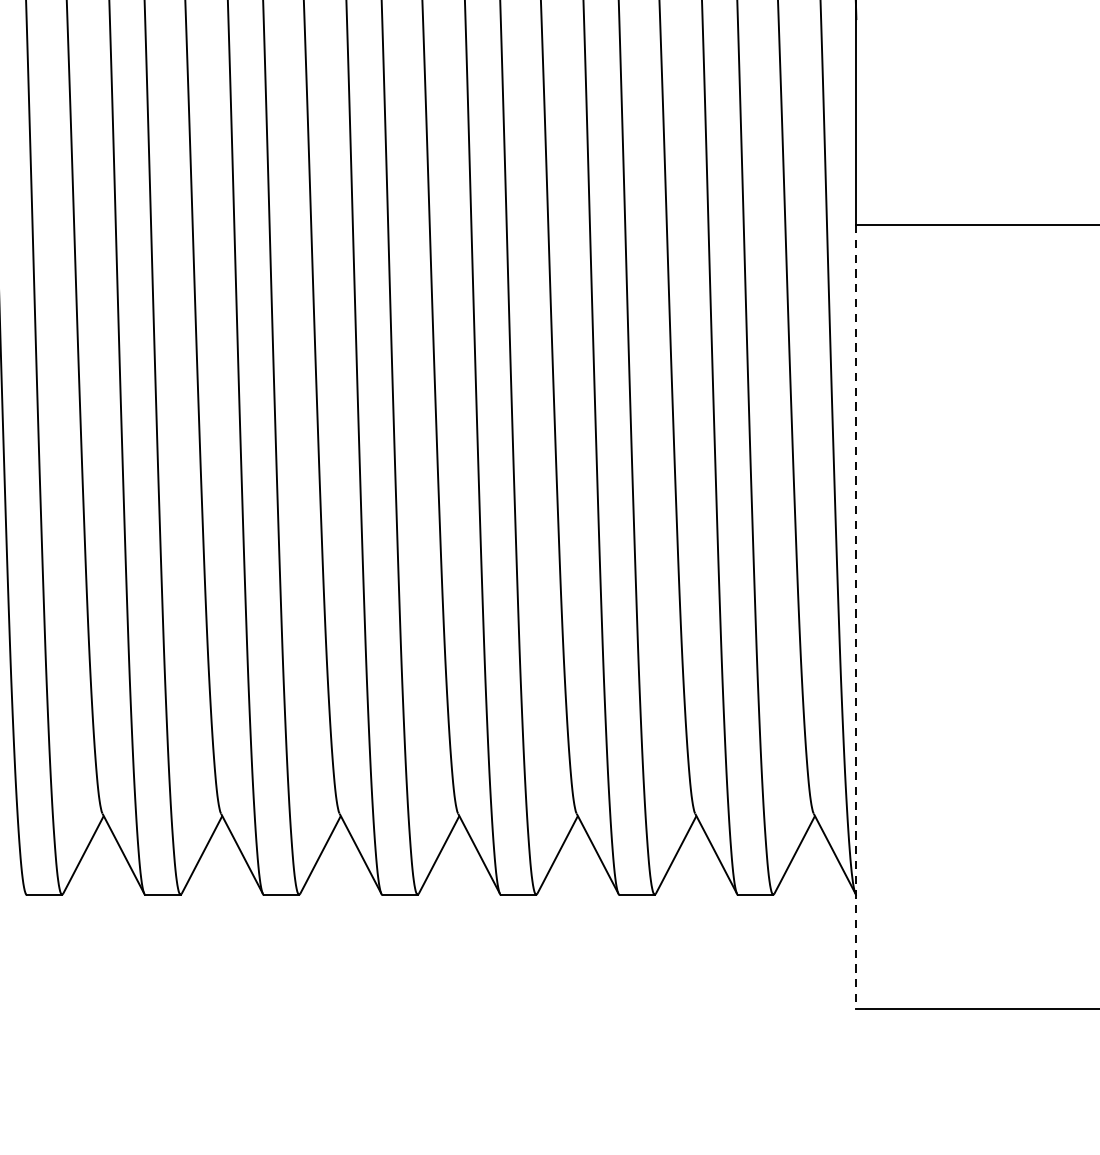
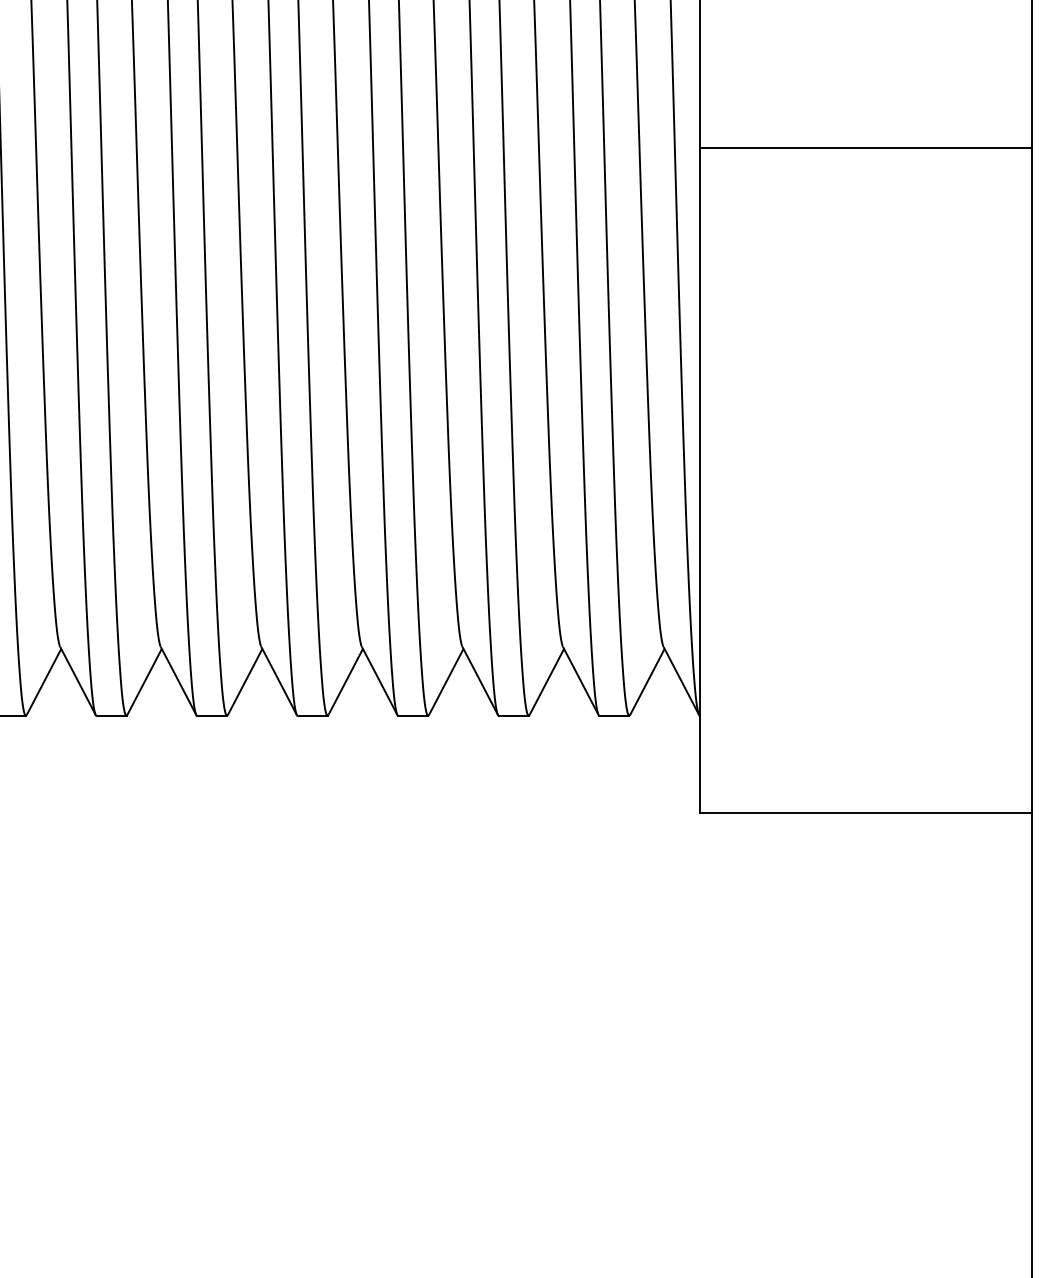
line: (856, 617) -> (699, 480), dashed -> solid

